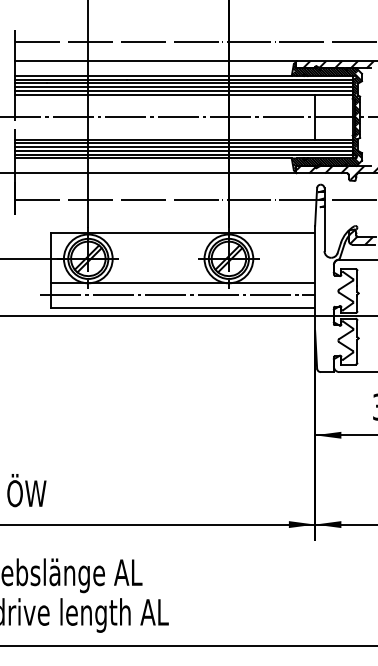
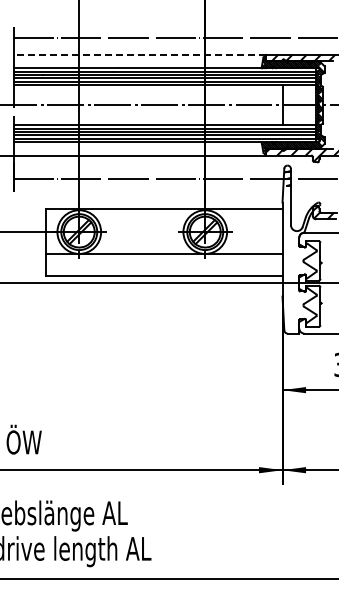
line: (155, 60) -> (139, 54), solid -> dashed
line: (177, 295) -> (159, 264), removed

